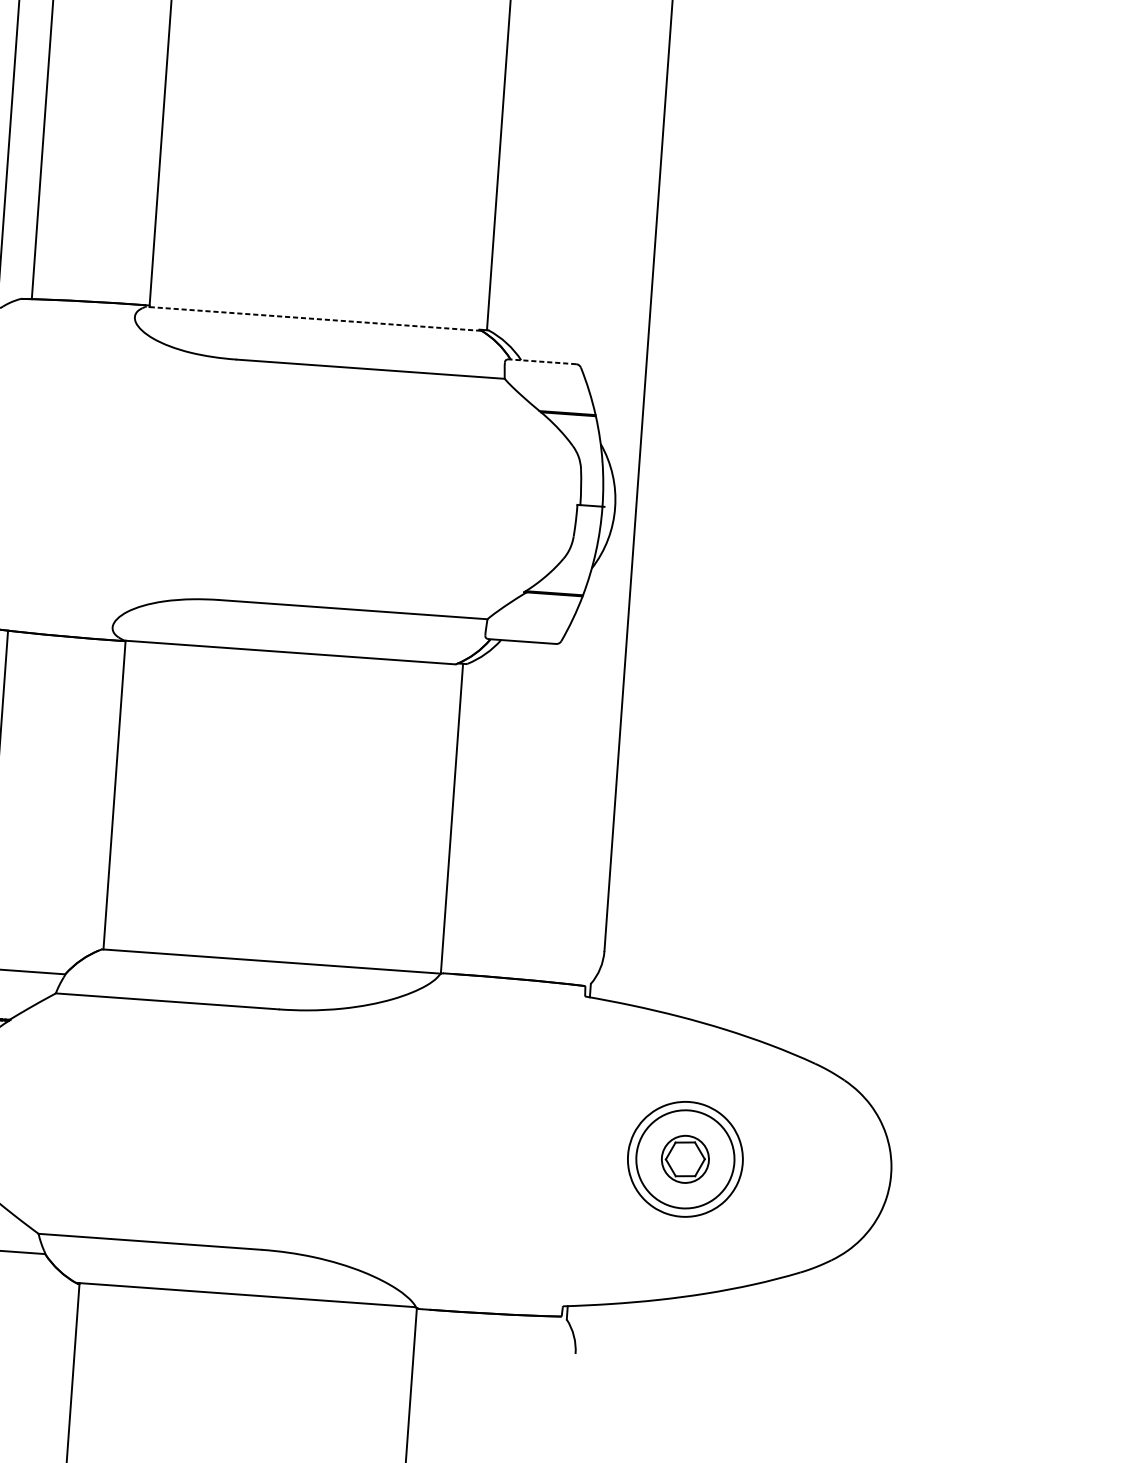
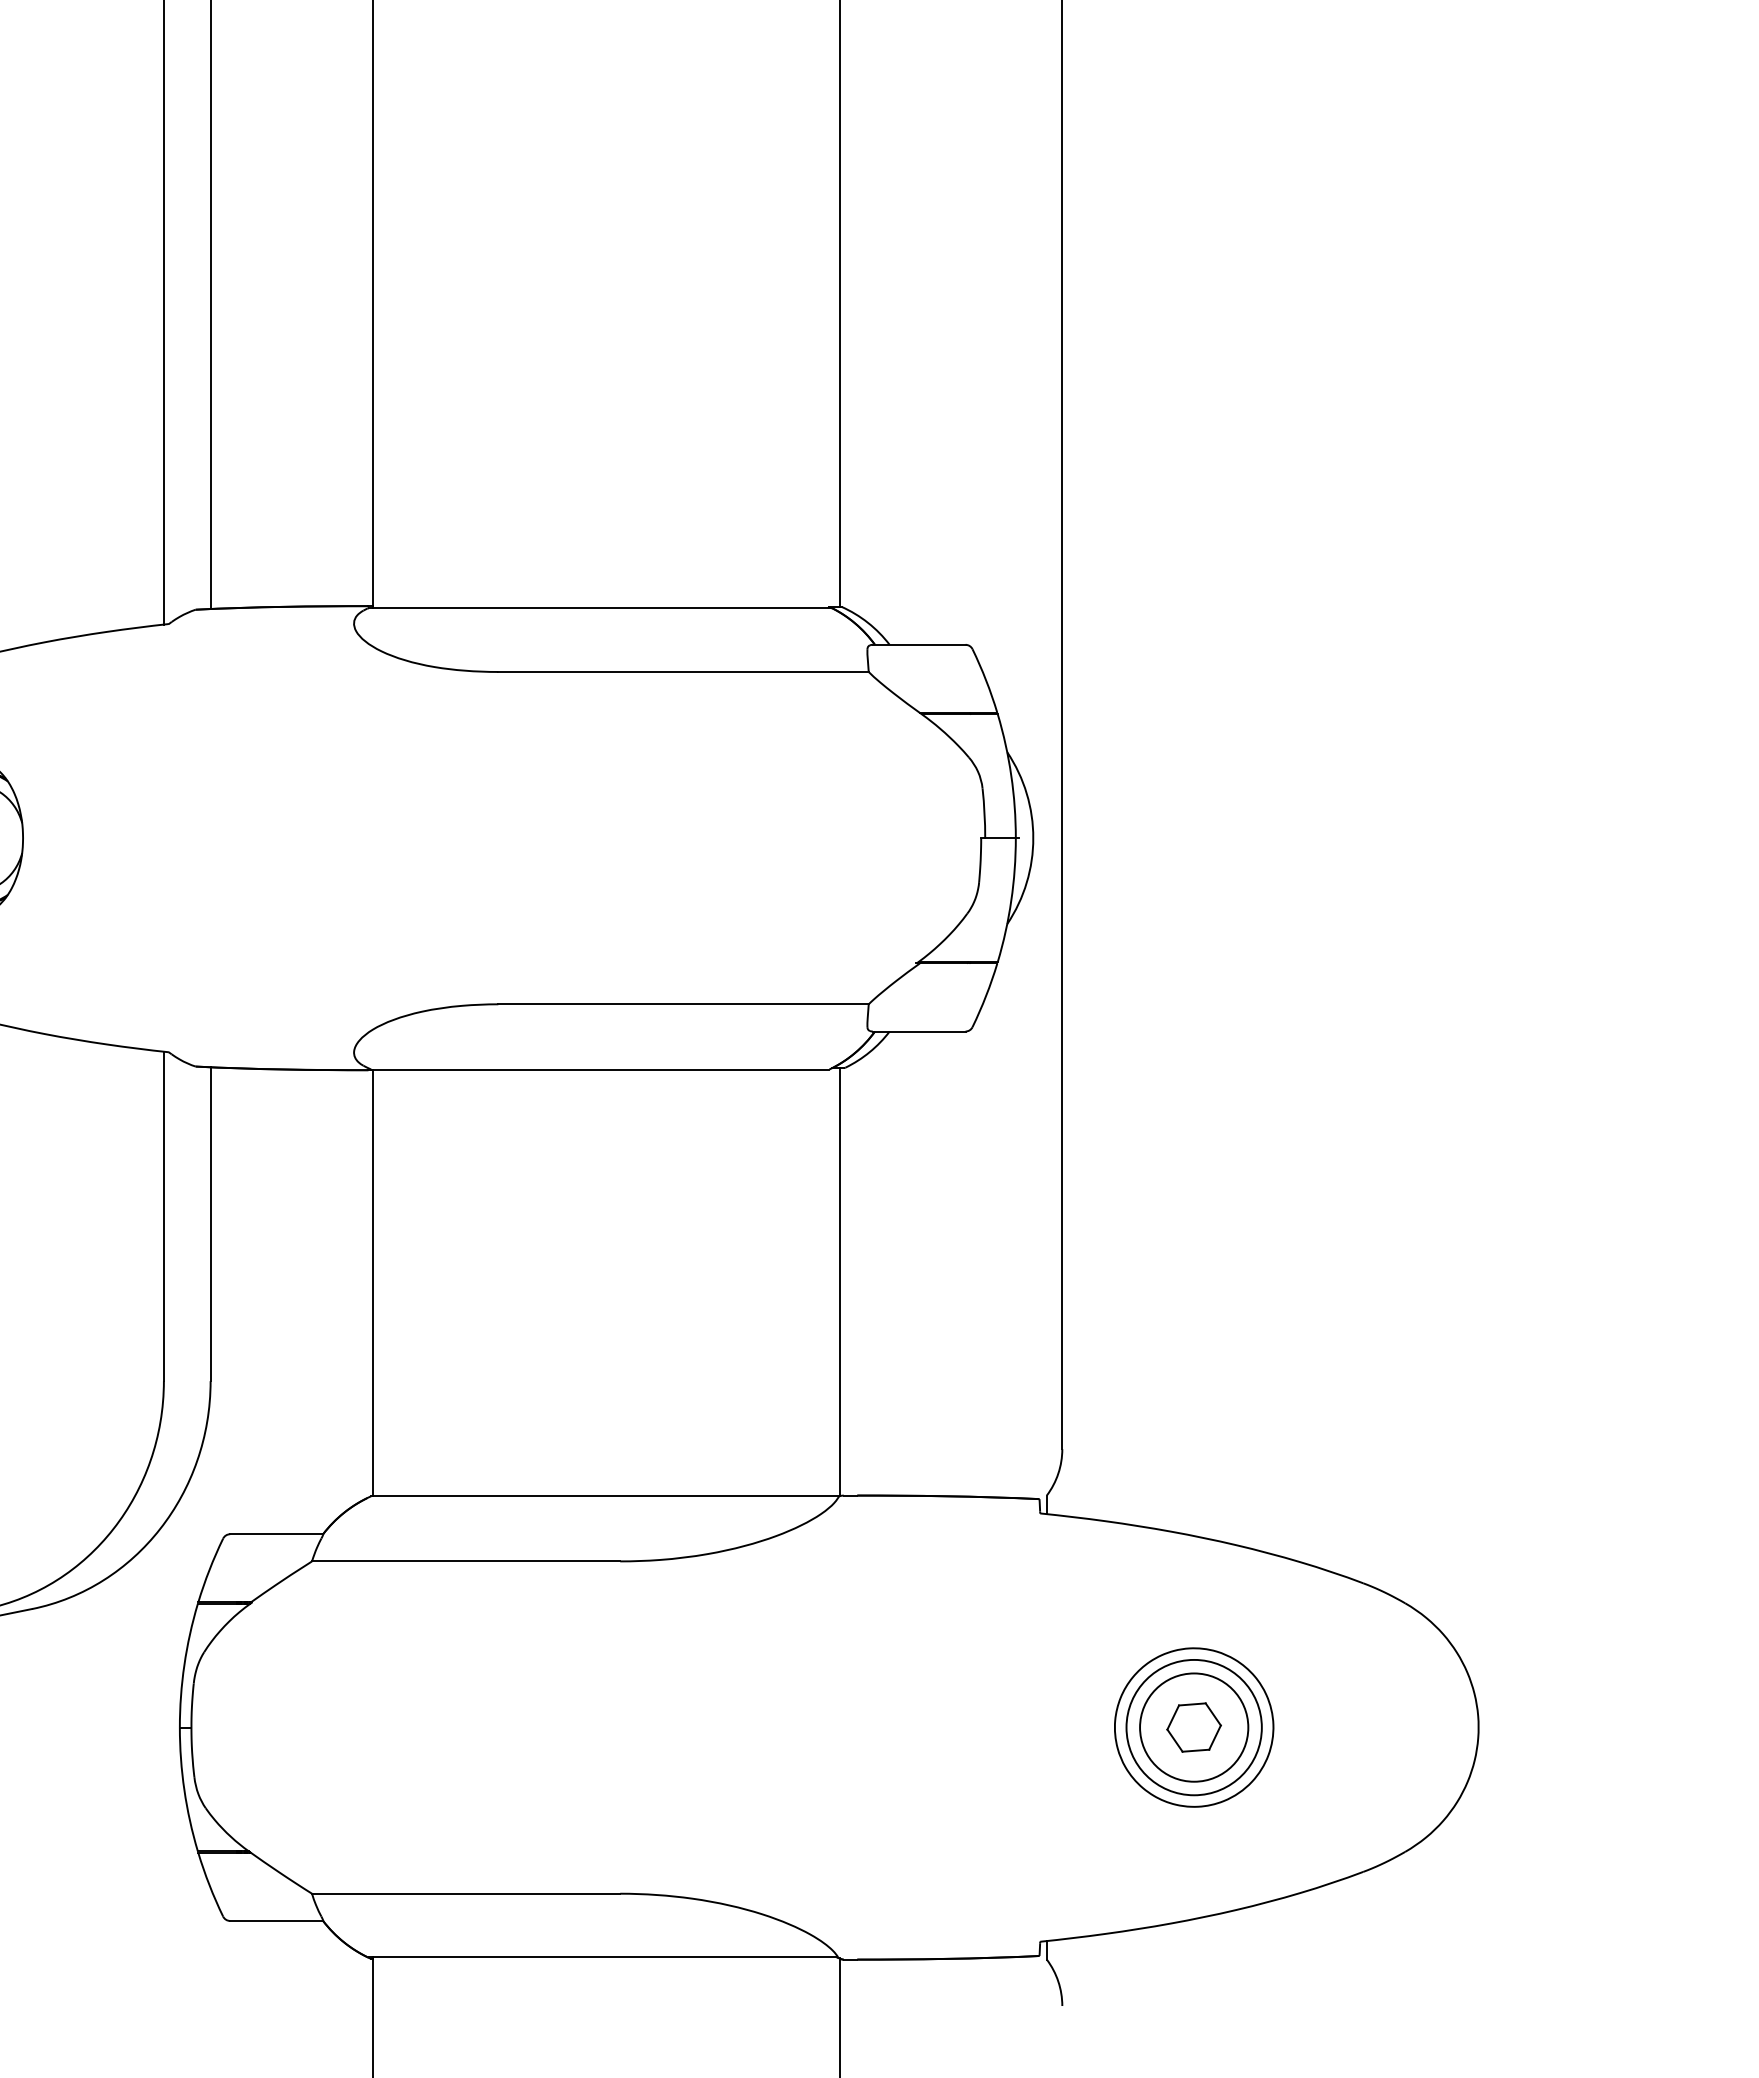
line: (313, 318) -> (599, 608), dashed -> solid
line: (542, 361) -> (918, 644), dashed -> solid
circle: (685, 1159) -> (1194, 1727), size x1.67

